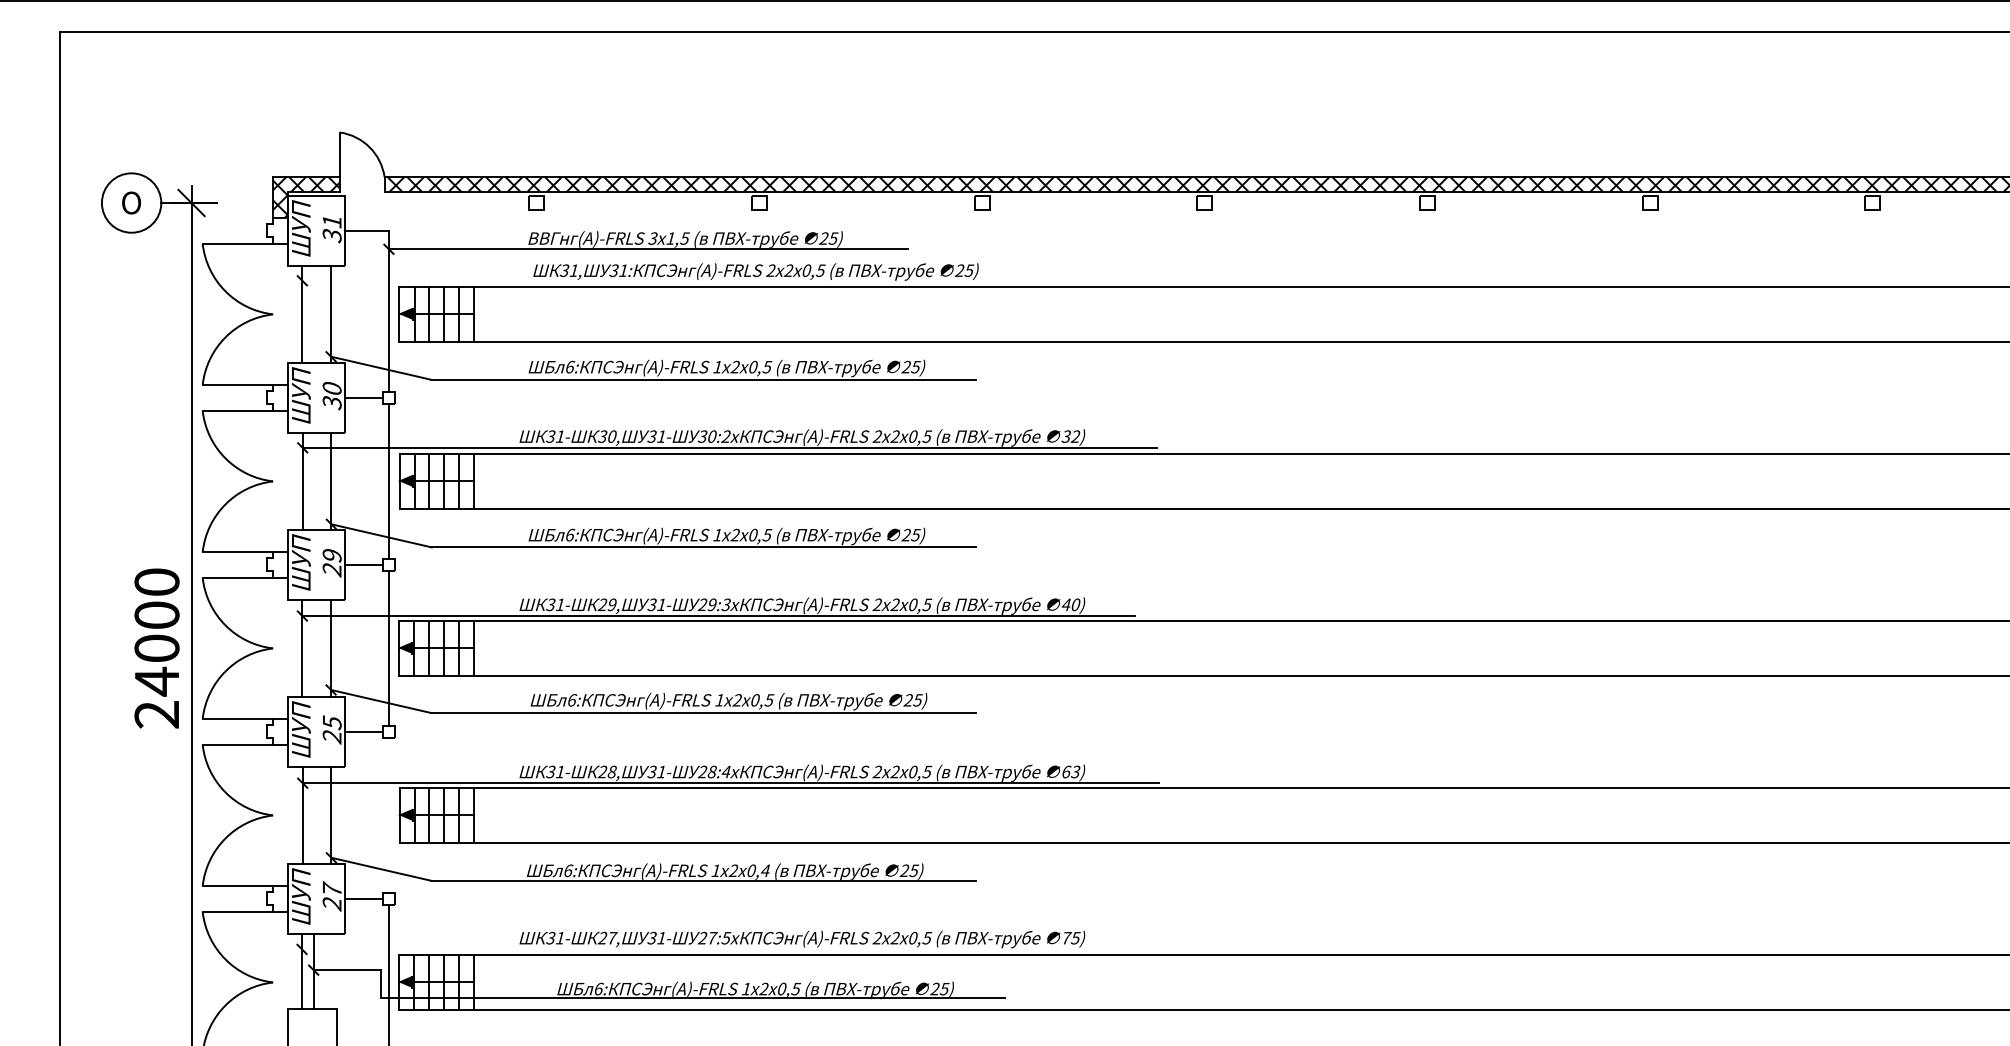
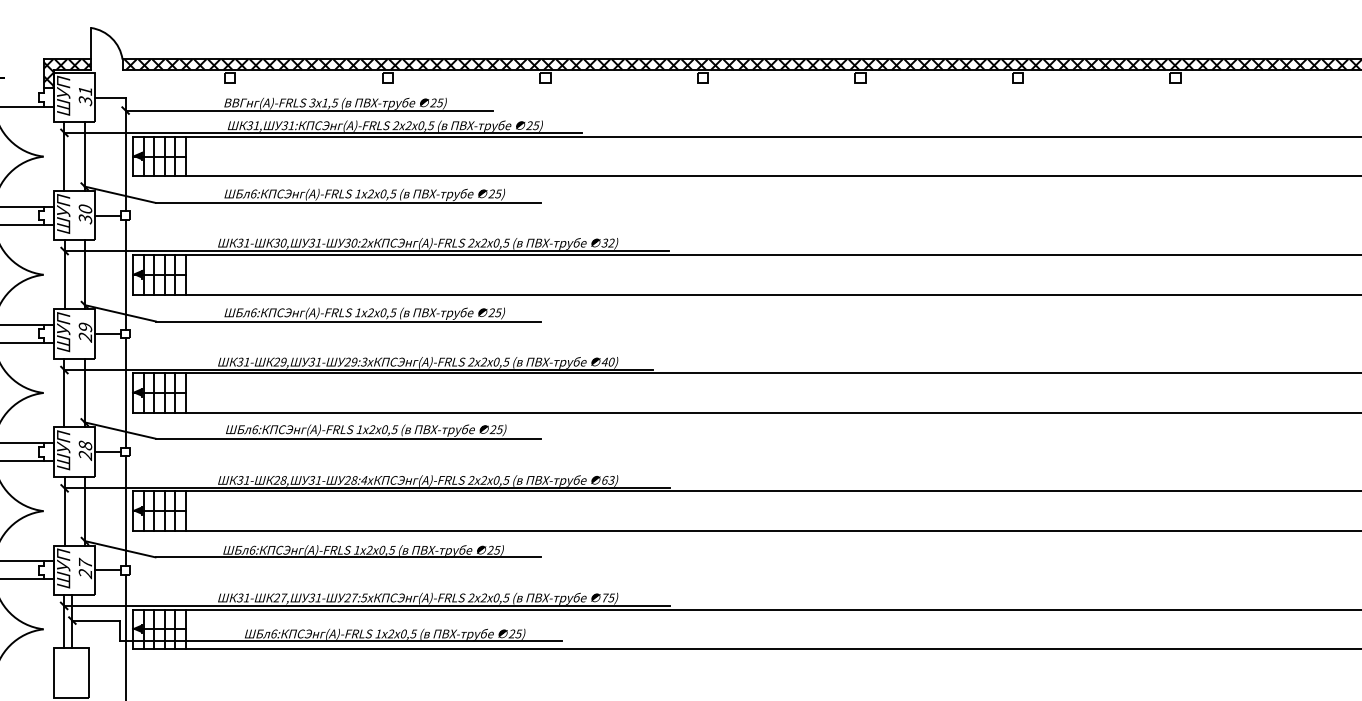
line: (667, 280) -> (322, 132), added
text: (331, 722) -> (85, 445), 25 -> 28
line: (388, 815) -> (125, 511), added
text: (765, 870) -> (392, 550), 0,4 -> 0,5
line: (729, 949) -> (366, 605), added

